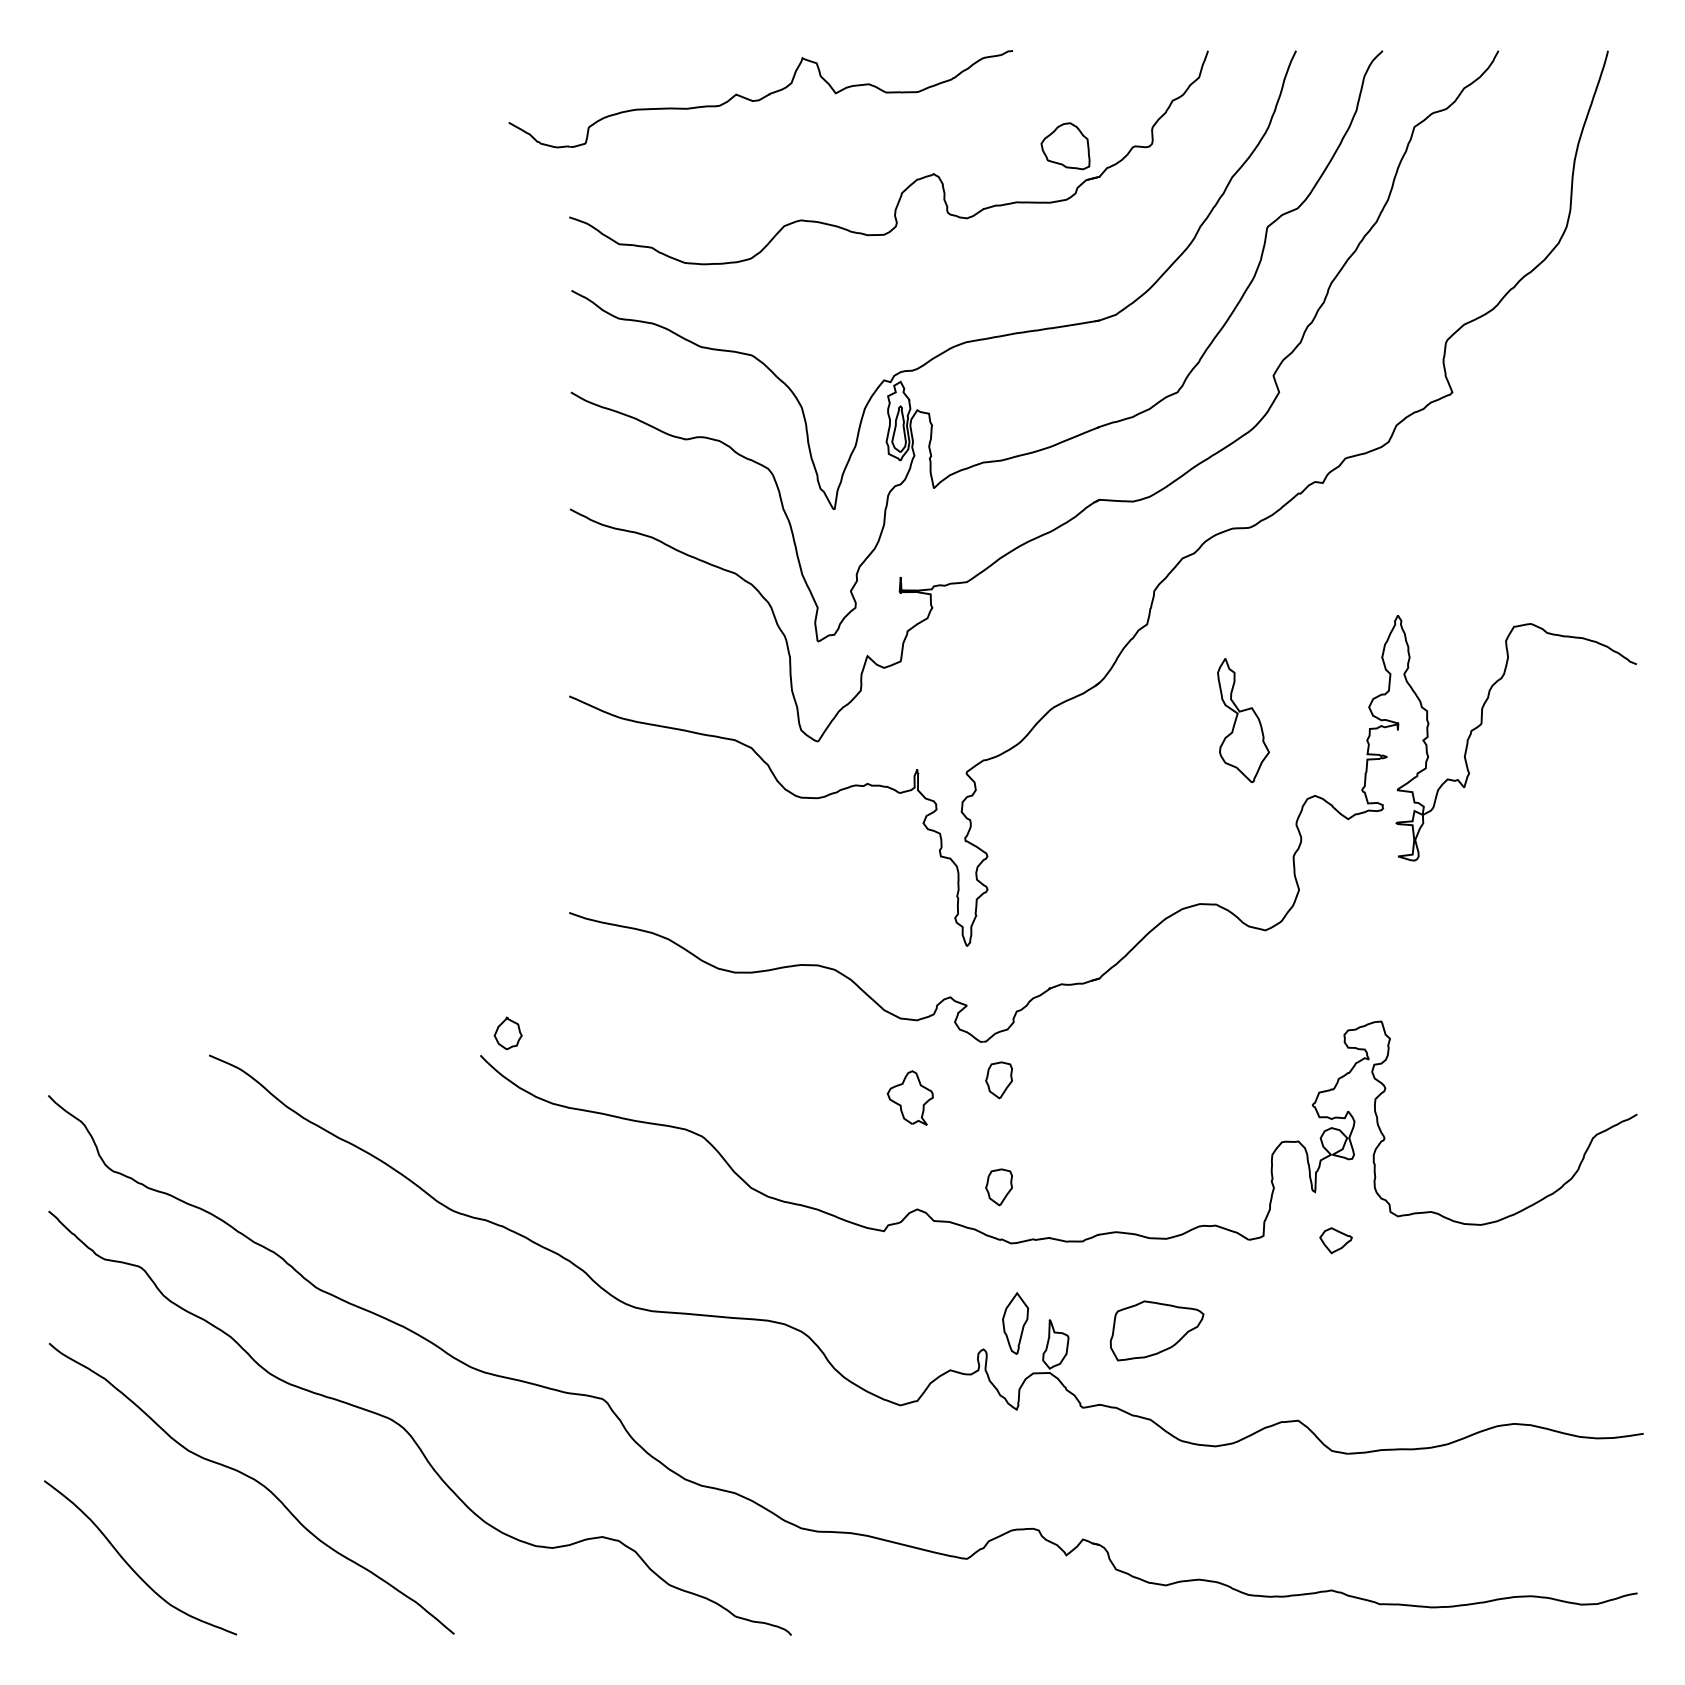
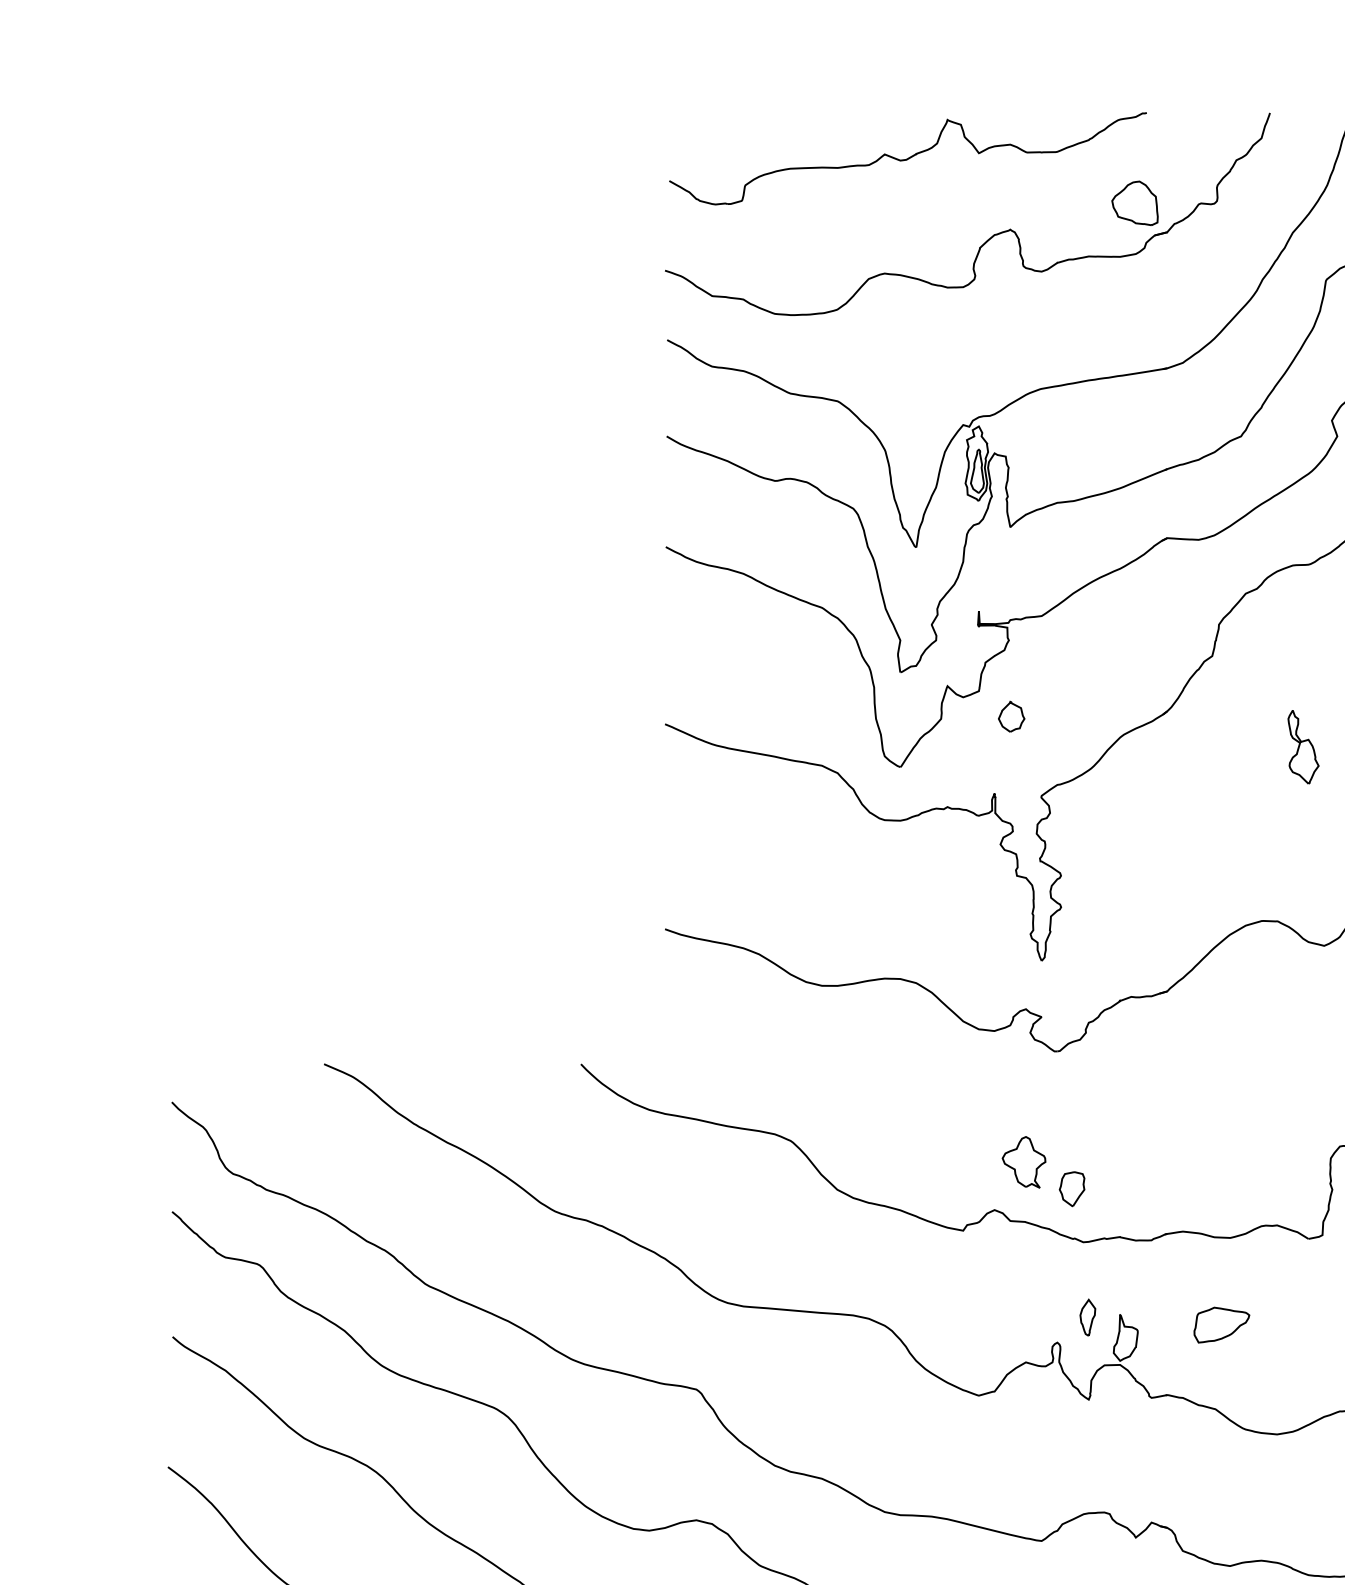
part: (760, 99) -> (907, 159), moved
part: (1243, 720) -> (1303, 747), size x0.62
part: (507, 1033) -> (1010, 716), moved
part: (998, 1080) -> (1071, 1087), removed
part: (909, 1097) -> (1023, 1161), moved
part: (1015, 1322) -> (1087, 1317), size x0.62
part: (1157, 1330) -> (1222, 1324), size x0.62

